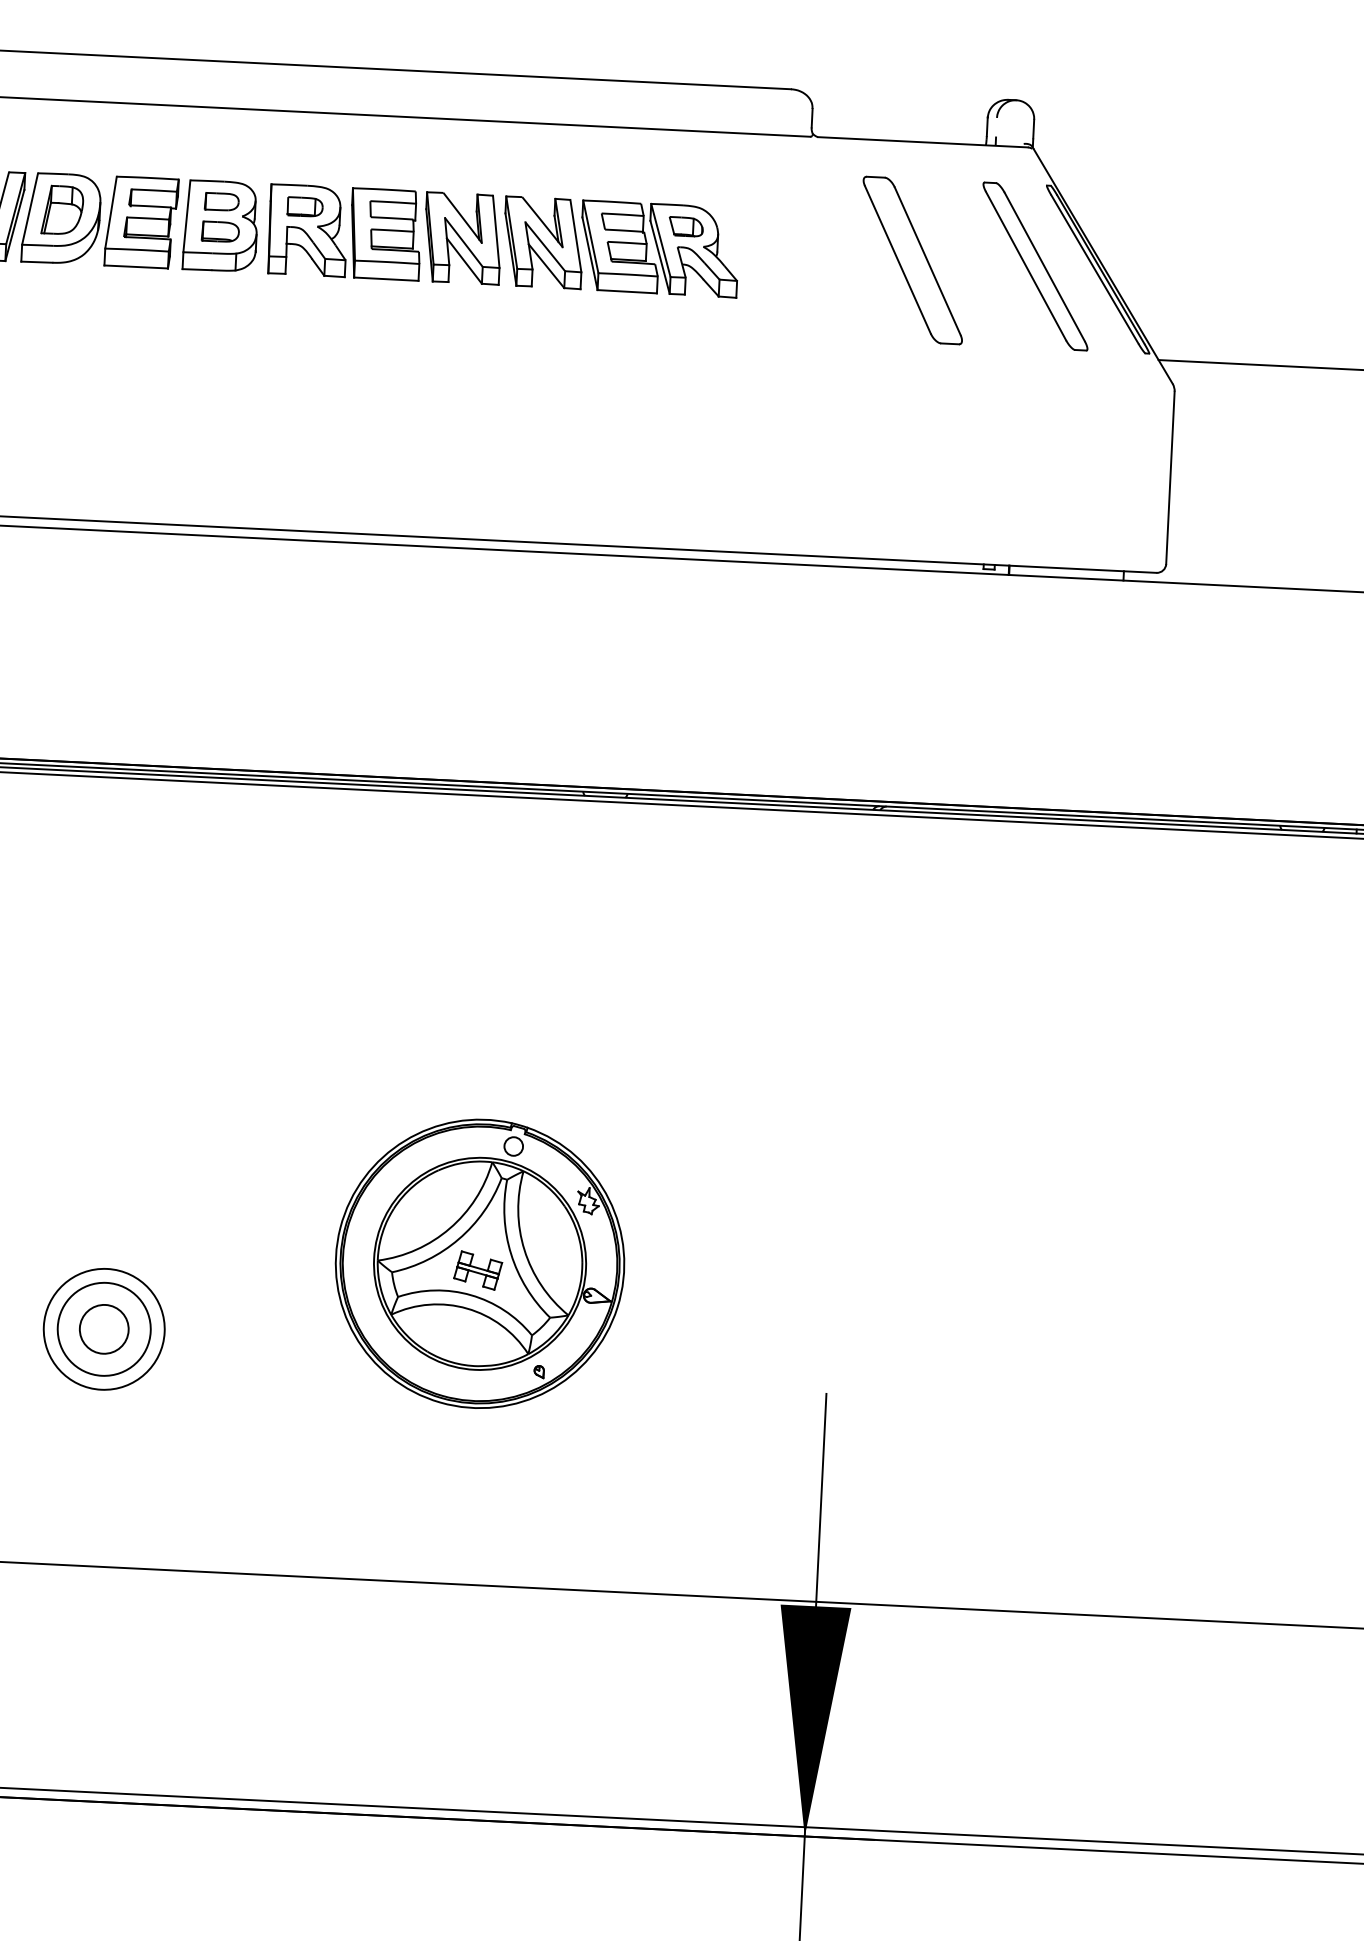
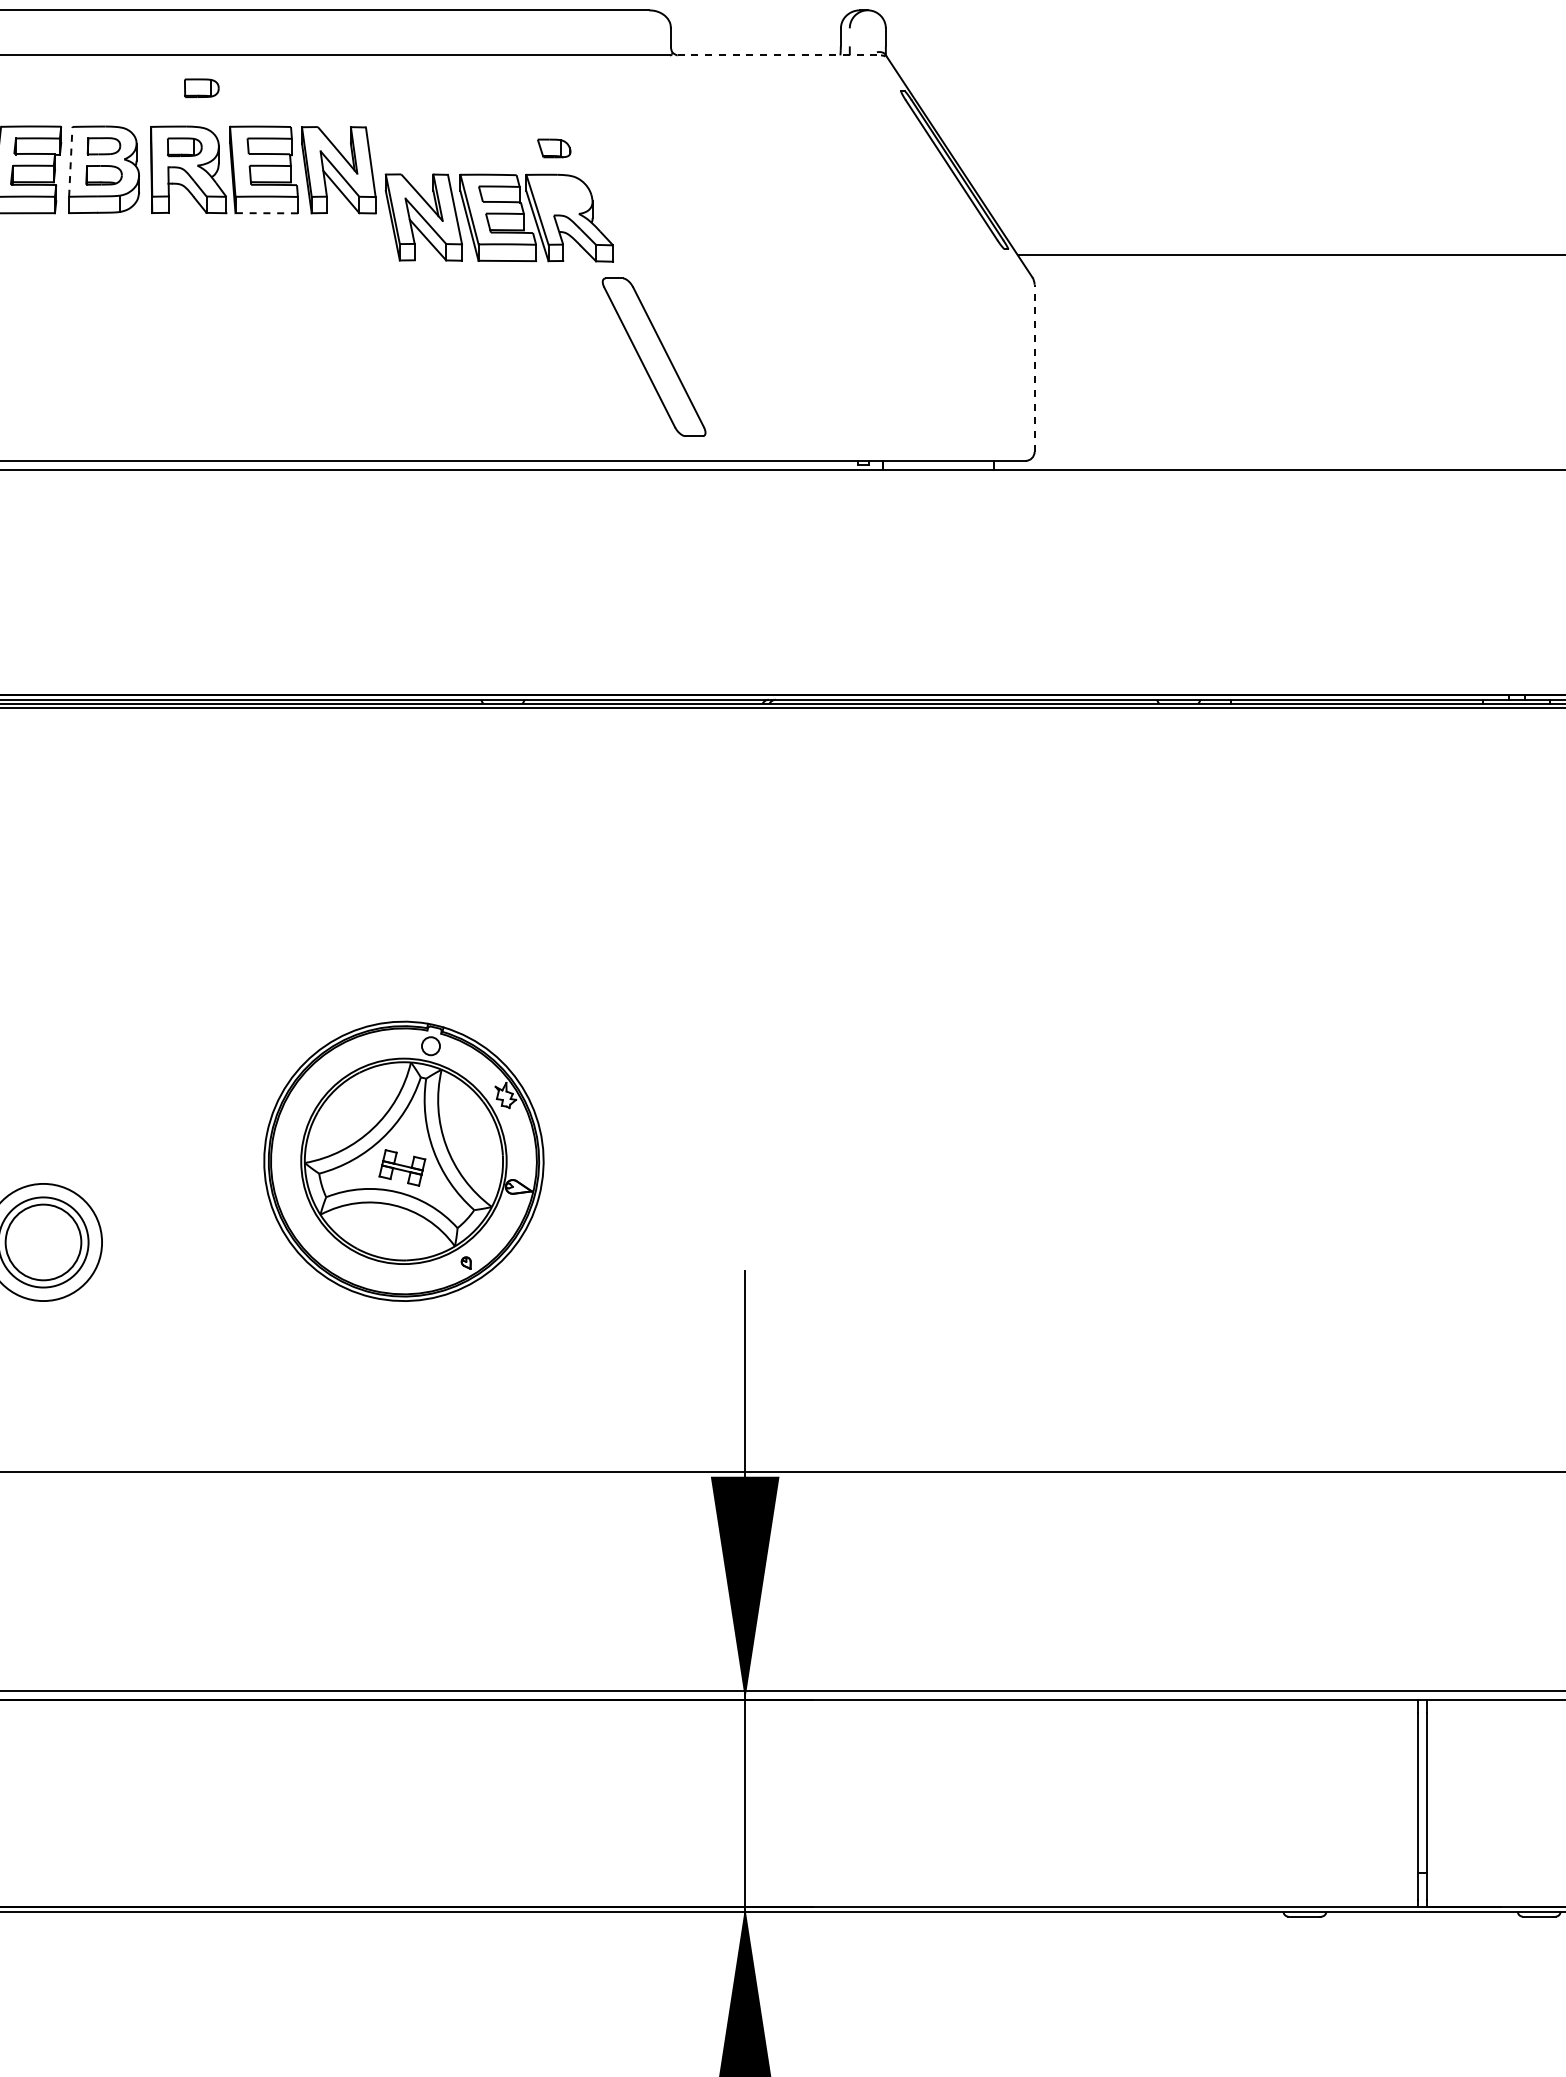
line: (923, 142) -> (779, 55), solid -> dashed
part: (325, 147) -> (201, 88), added
line: (186, 215) -> (70, 161), solid -> dashed
part: (620, 246) -> (498, 217), moved
part: (912, 259) -> (653, 356), moved
part: (1035, 265) -> (894, 169), removed
line: (386, 279) -> (266, 213), solid -> dashed
line: (1170, 478) -> (1034, 368), solid -> dashed
circle: (104, 1329) -> (43, 1242), size x1.6

